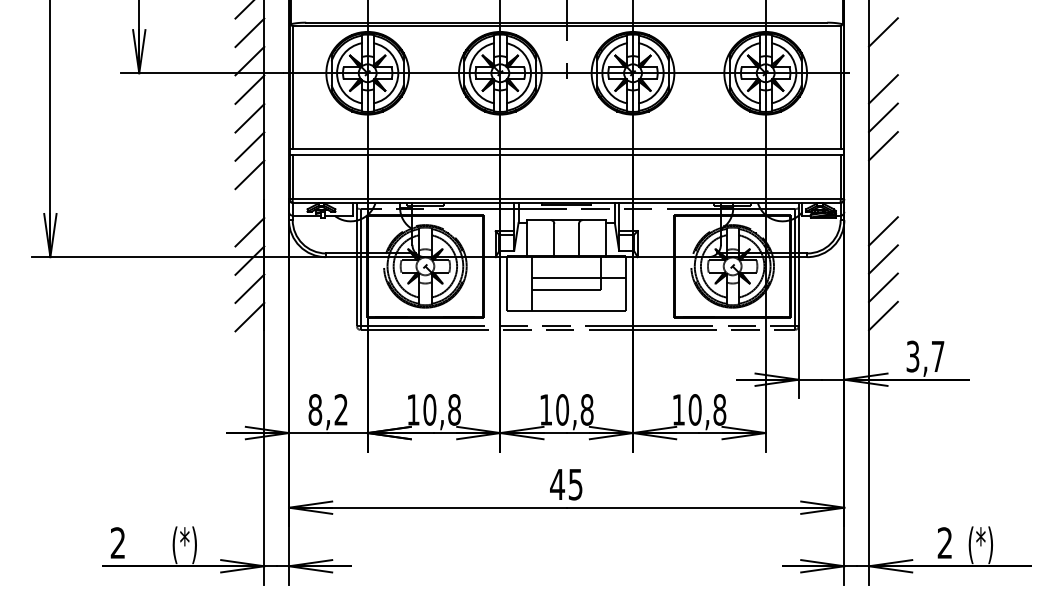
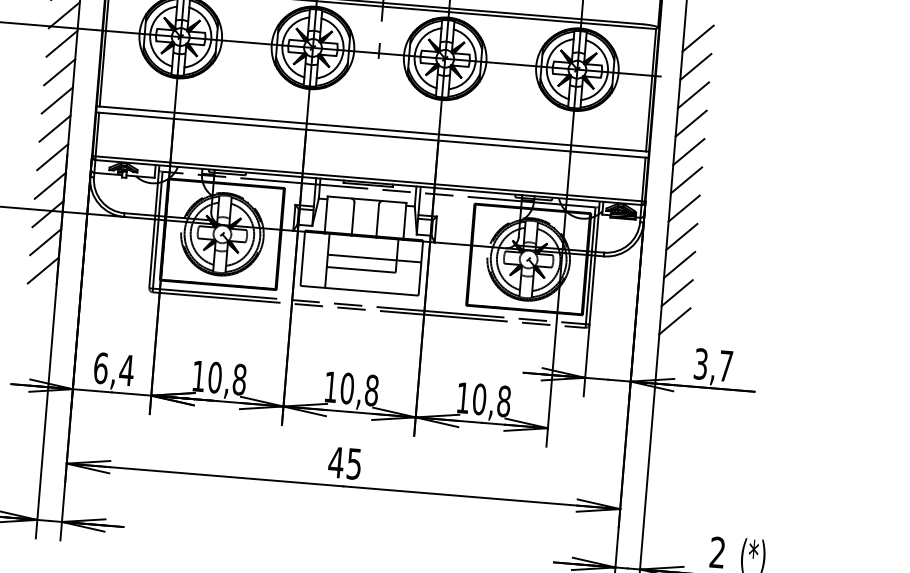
line: (883, 60) -> (695, 66), added
line: (883, 174) -> (686, 180), added
line: (883, 202) -> (684, 208), added
line: (249, 203) -> (52, 157), added
text: (328, 409) -> (114, 368), 8,2 -> 6,4

